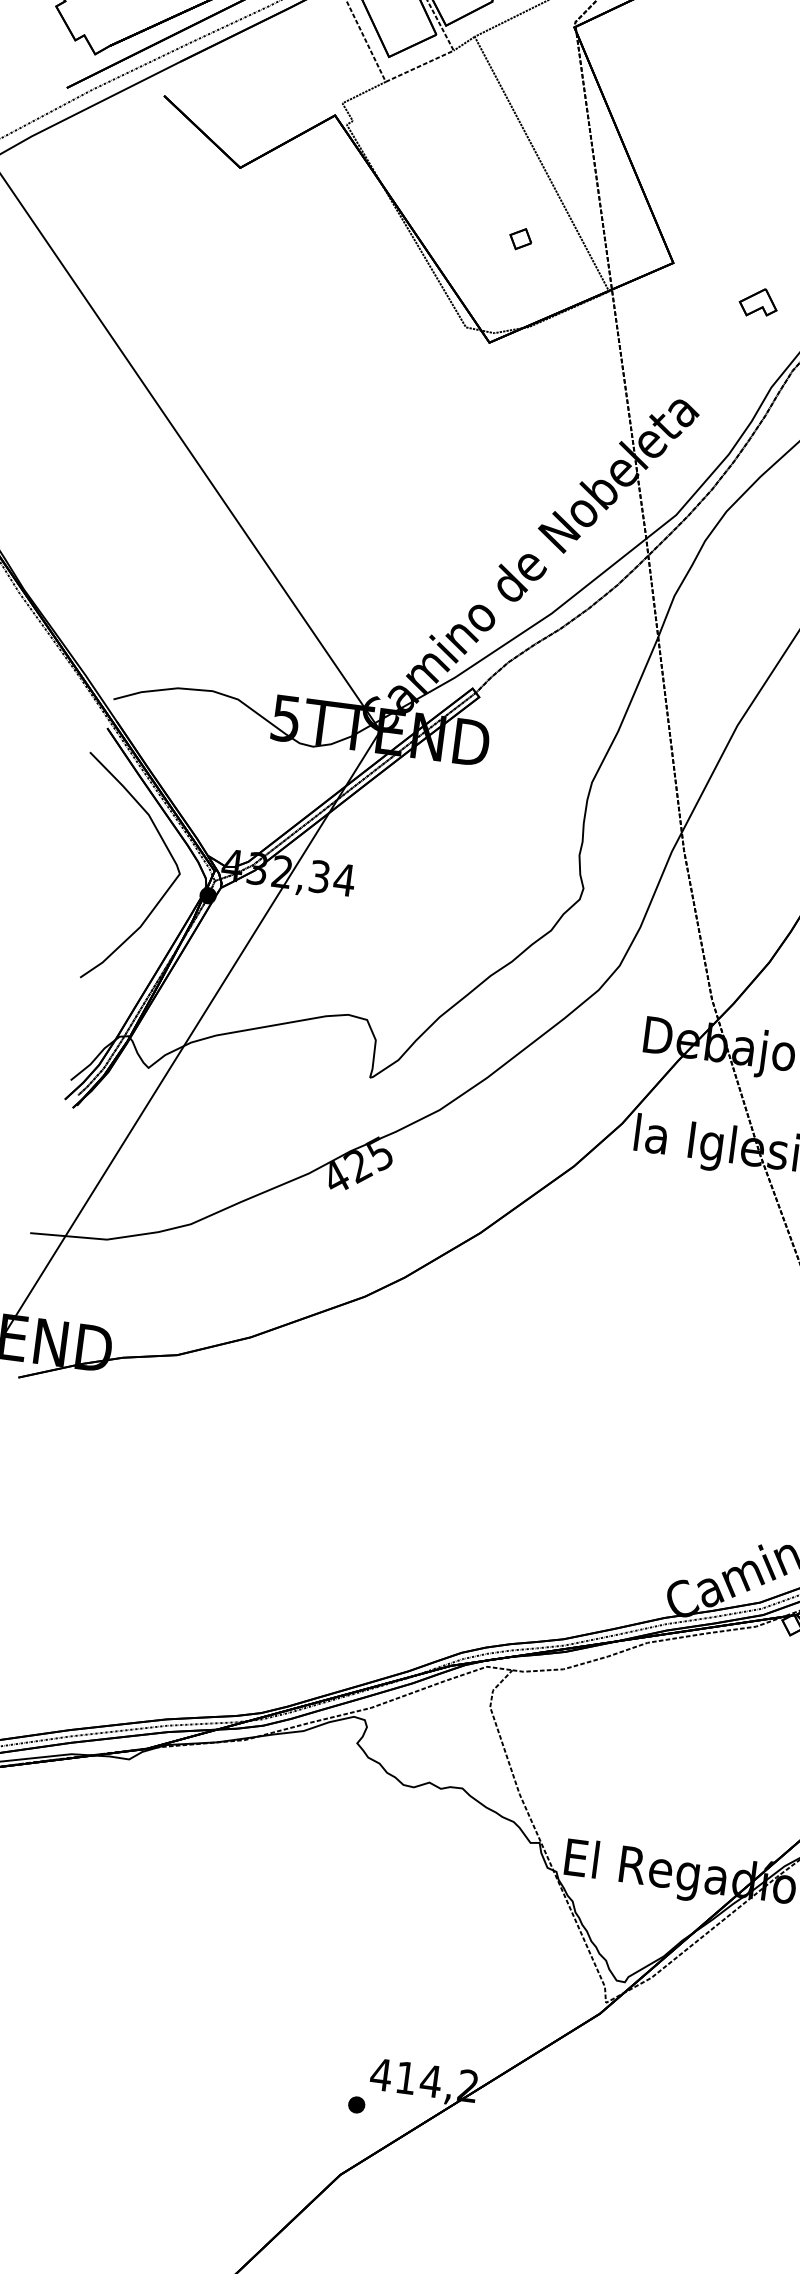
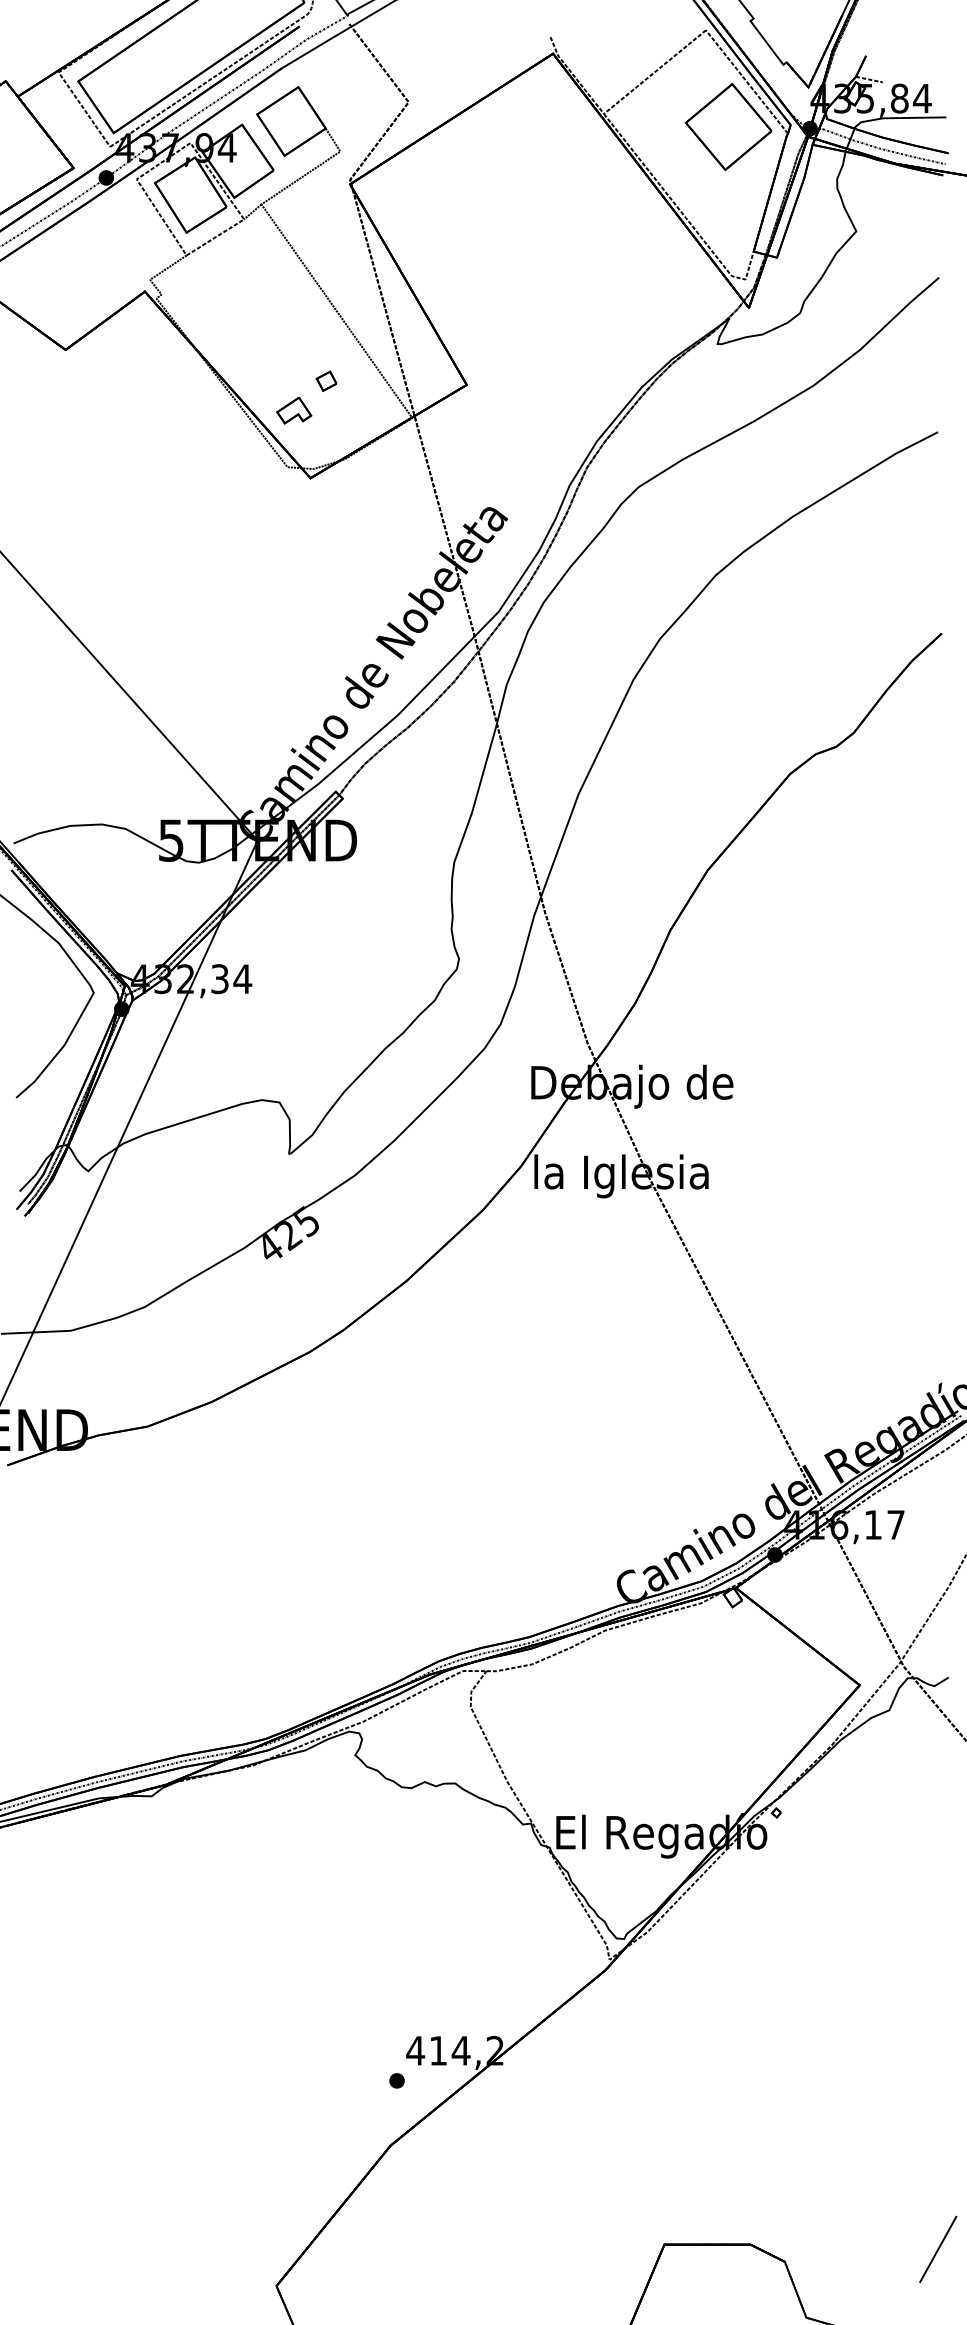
part: (758, 302) -> (294, 410), moved

